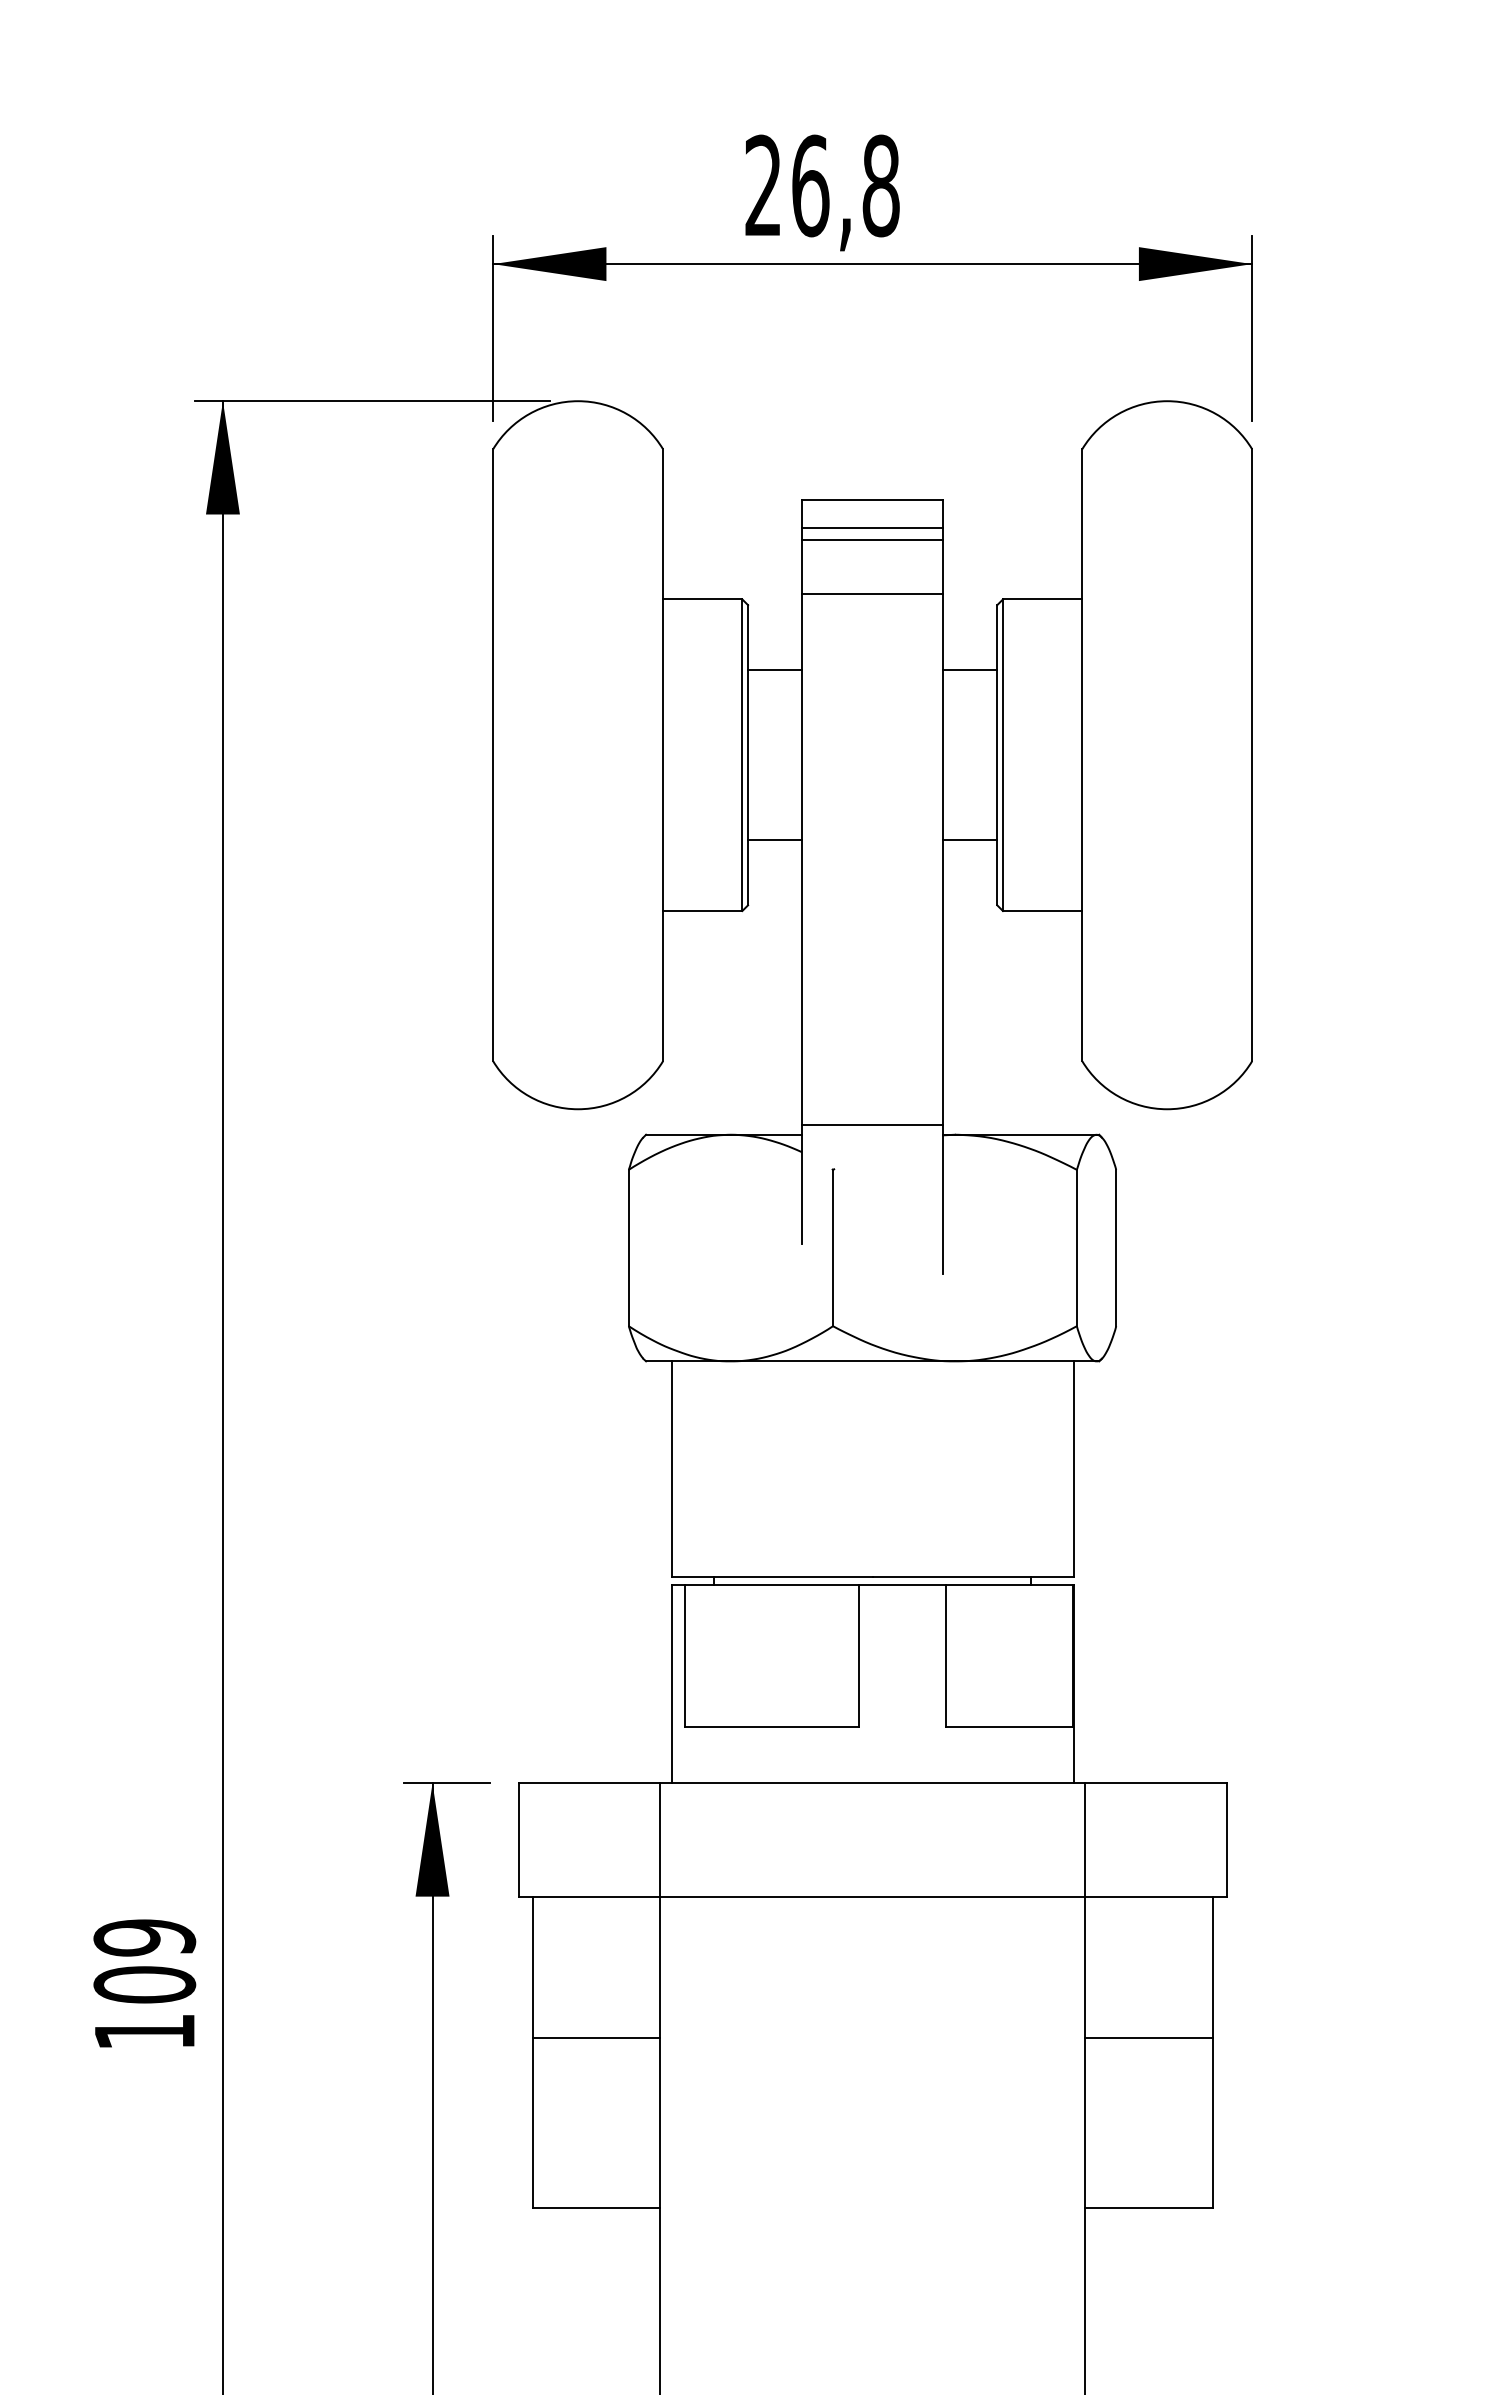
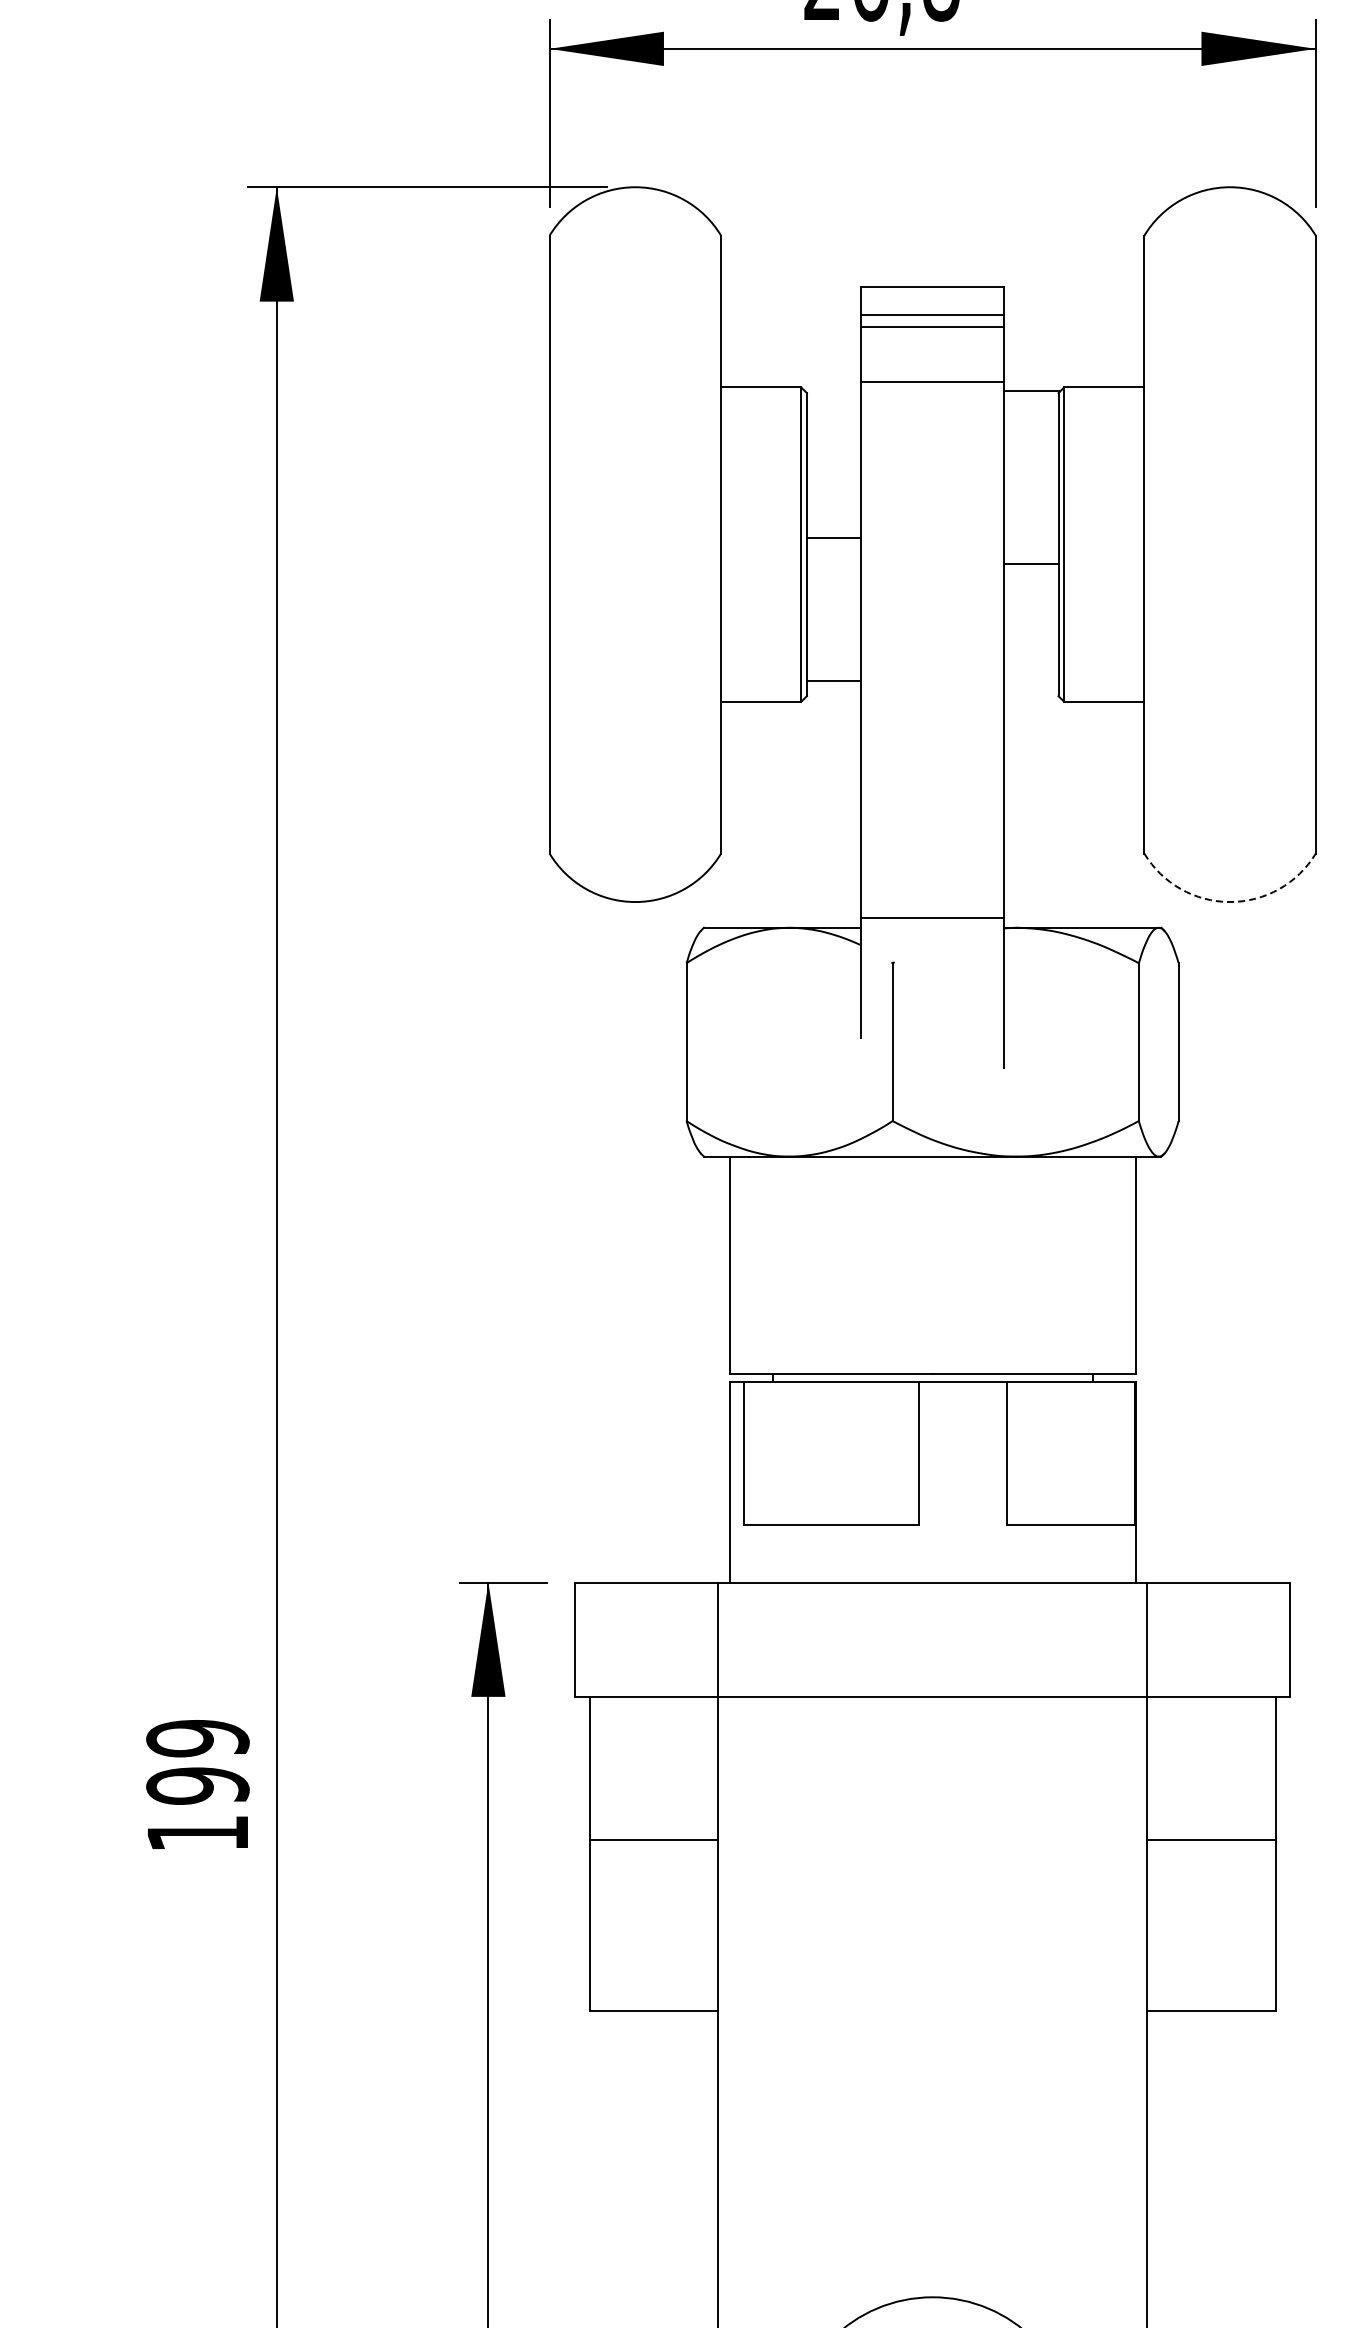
line: (774, 670) -> (833, 537), moved
line: (970, 670) -> (1031, 391), moved
line: (774, 840) -> (833, 681), moved
line: (970, 840) -> (1031, 564), moved
arc: (1167, 1109) -> (1230, 902), solid -> dashed
text: (144, 1984) -> (197, 1785), 109 -> 199

